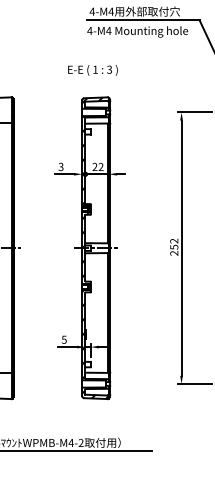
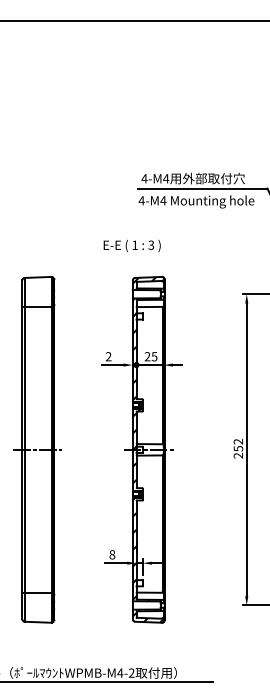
text: (92, 69) -> (131, 245), moved
text: (101, 166) -> (154, 356), 22 -> 25
text: (60, 167) -> (108, 357), 3 -> 2
text: (64, 339) -> (112, 554), 5 -> 8

